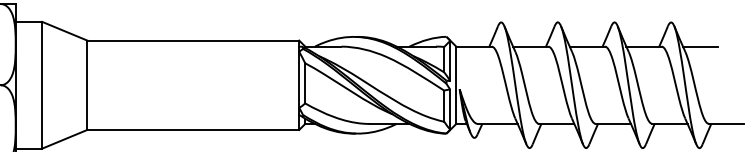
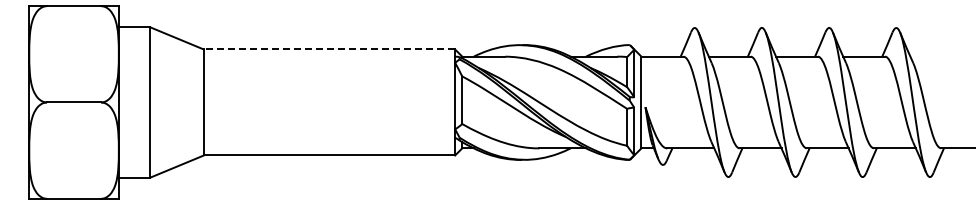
line: (193, 40) -> (329, 49), solid -> dashed
line: (700, 46) -> (931, 56), removed

